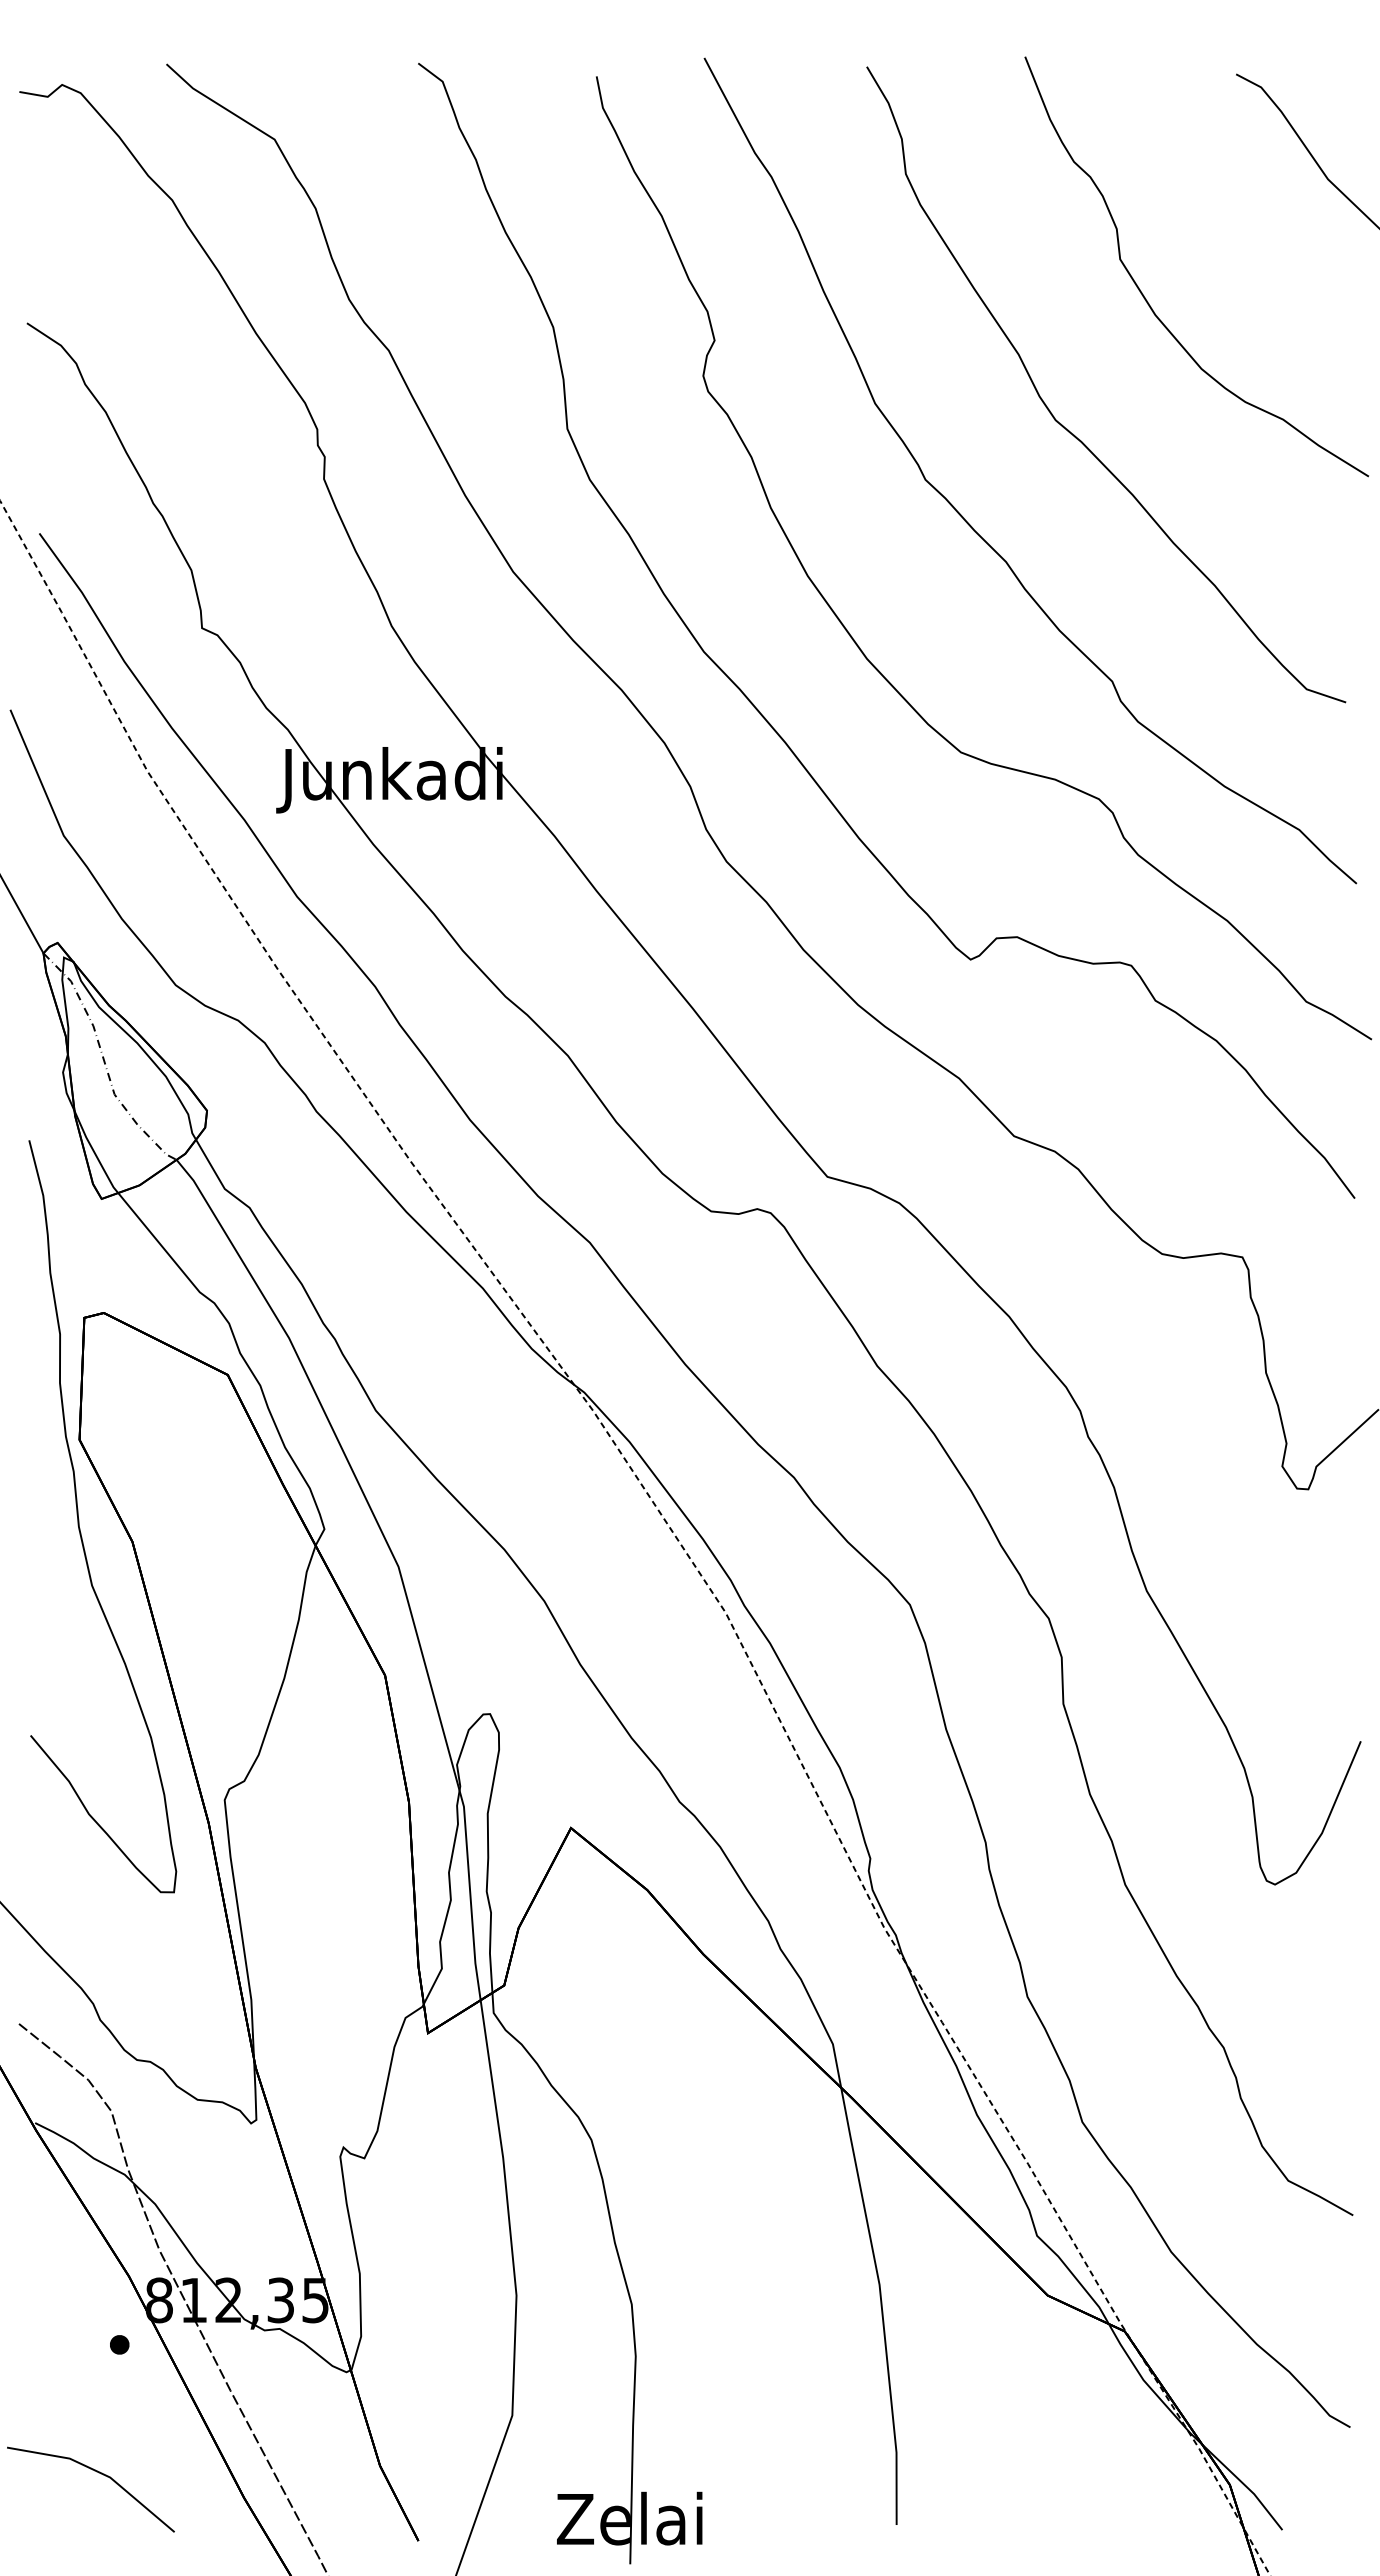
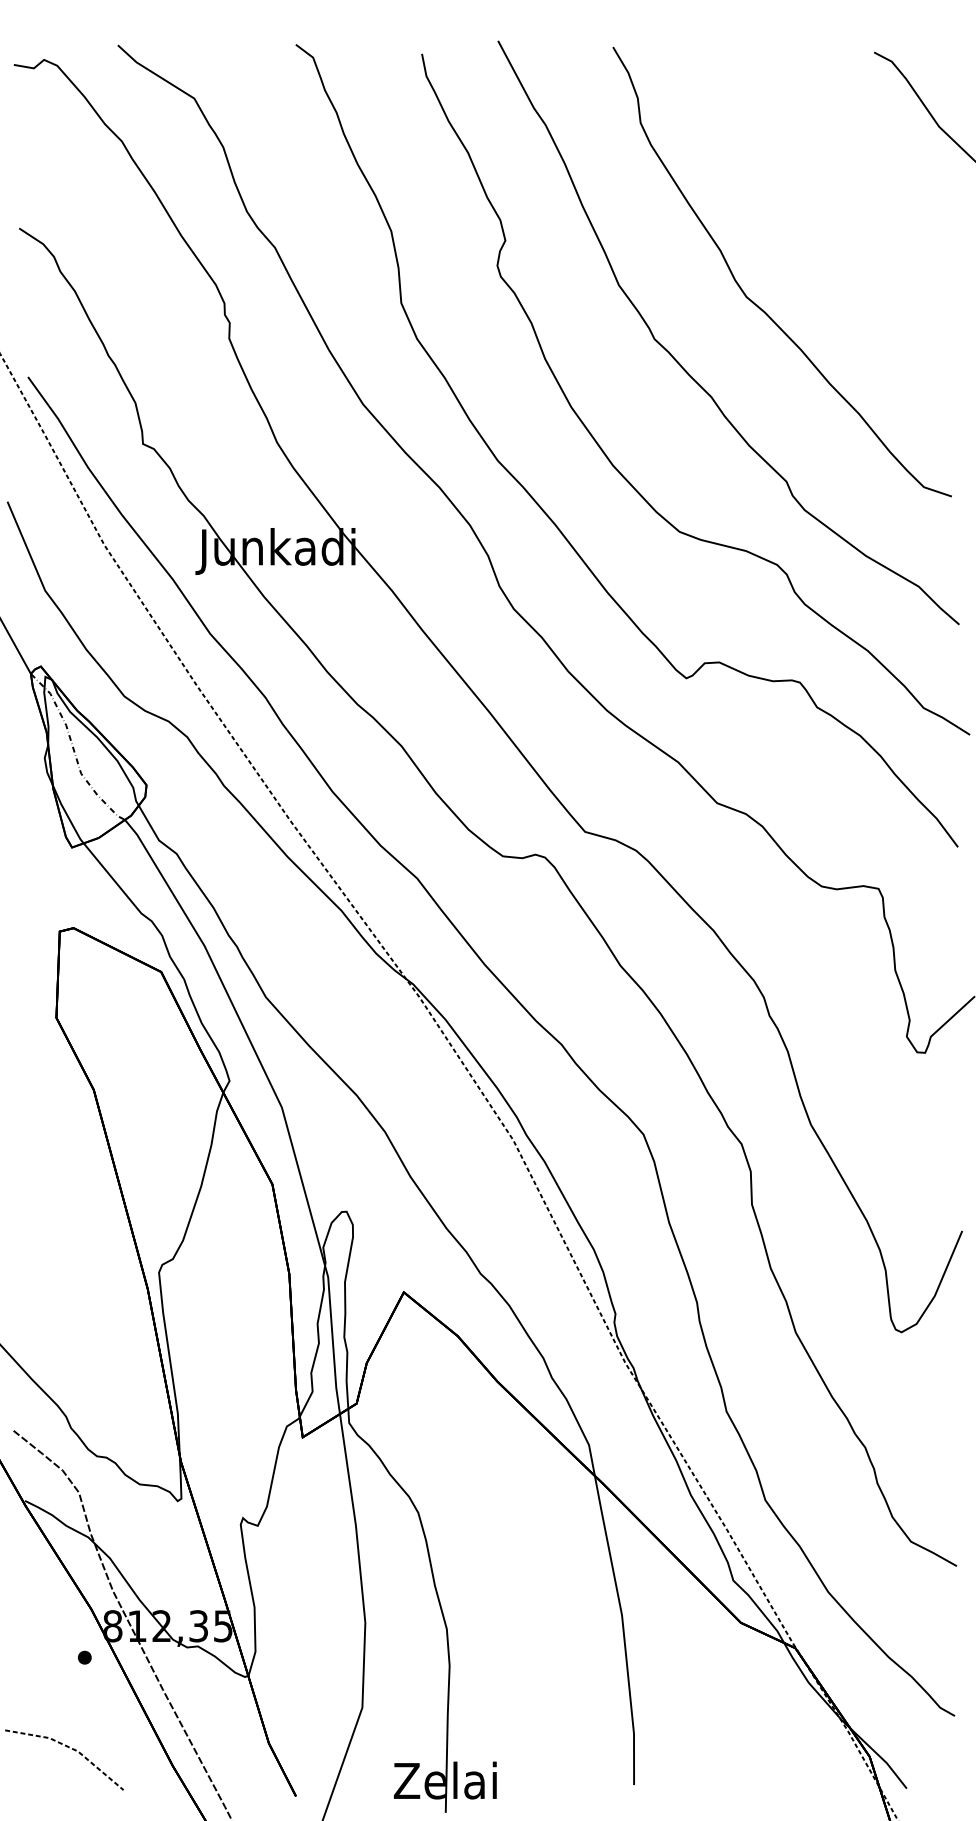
curve: (1144, 295) -> (809, 208), removed
curve: (79, 1519) -> (56, 1074), removed
line: (99, 2472) -> (70, 1747), solid -> dashed

